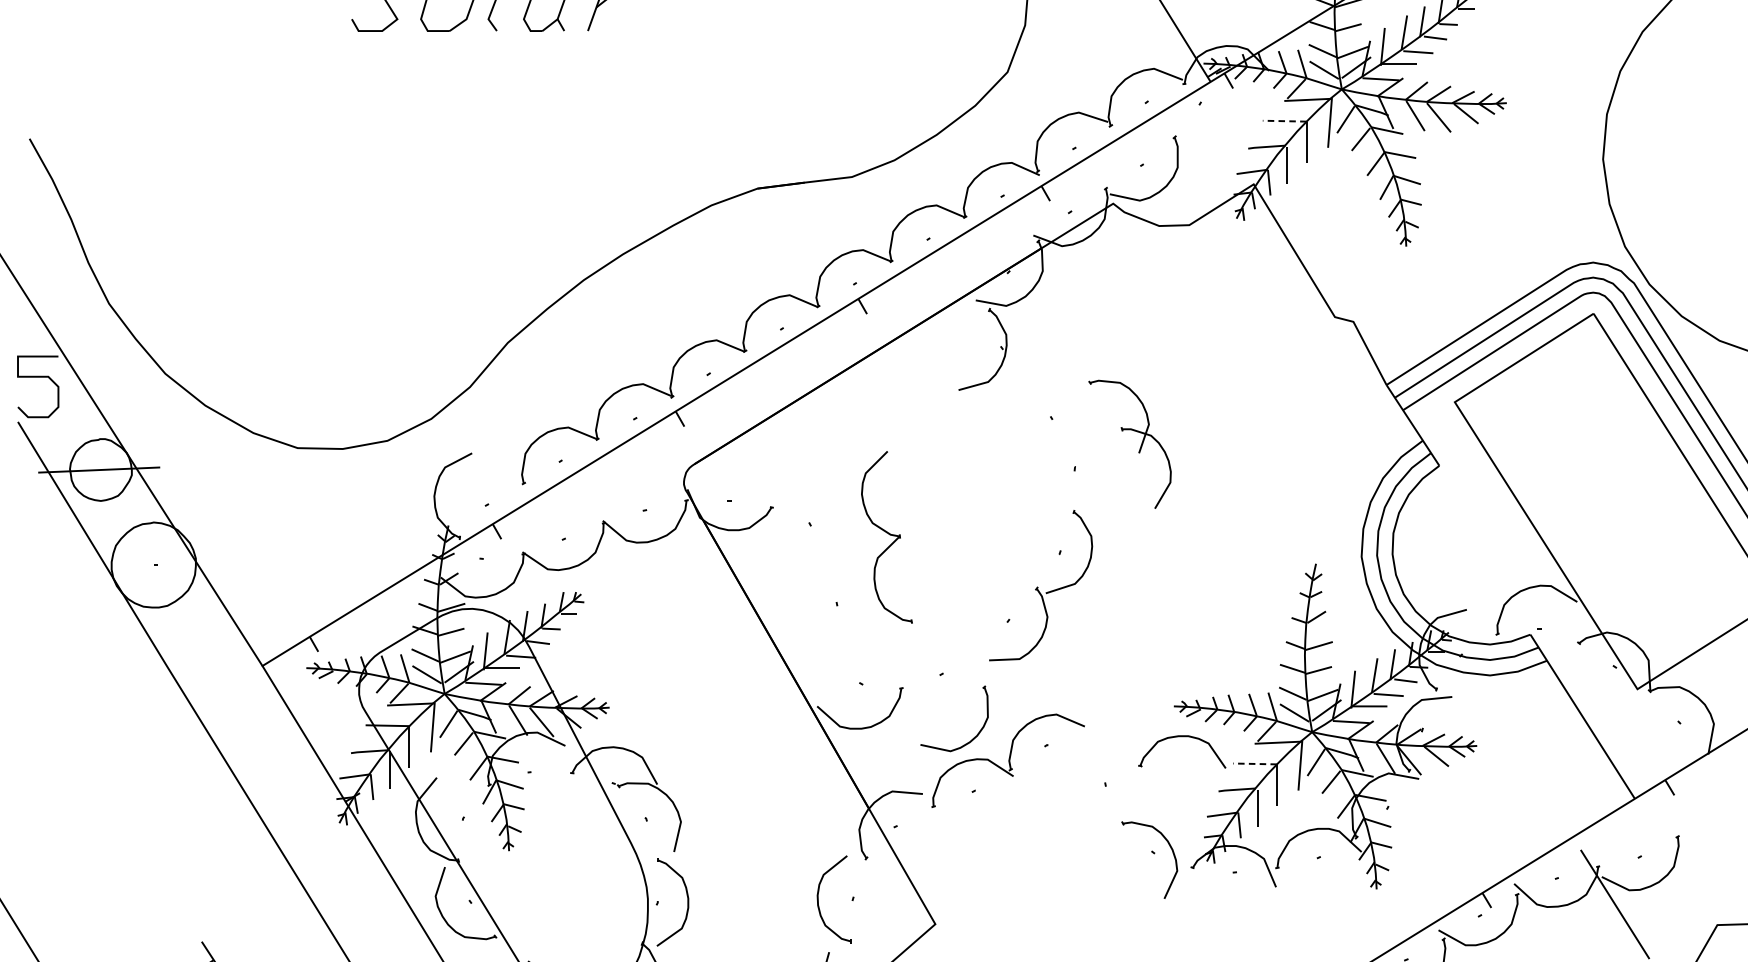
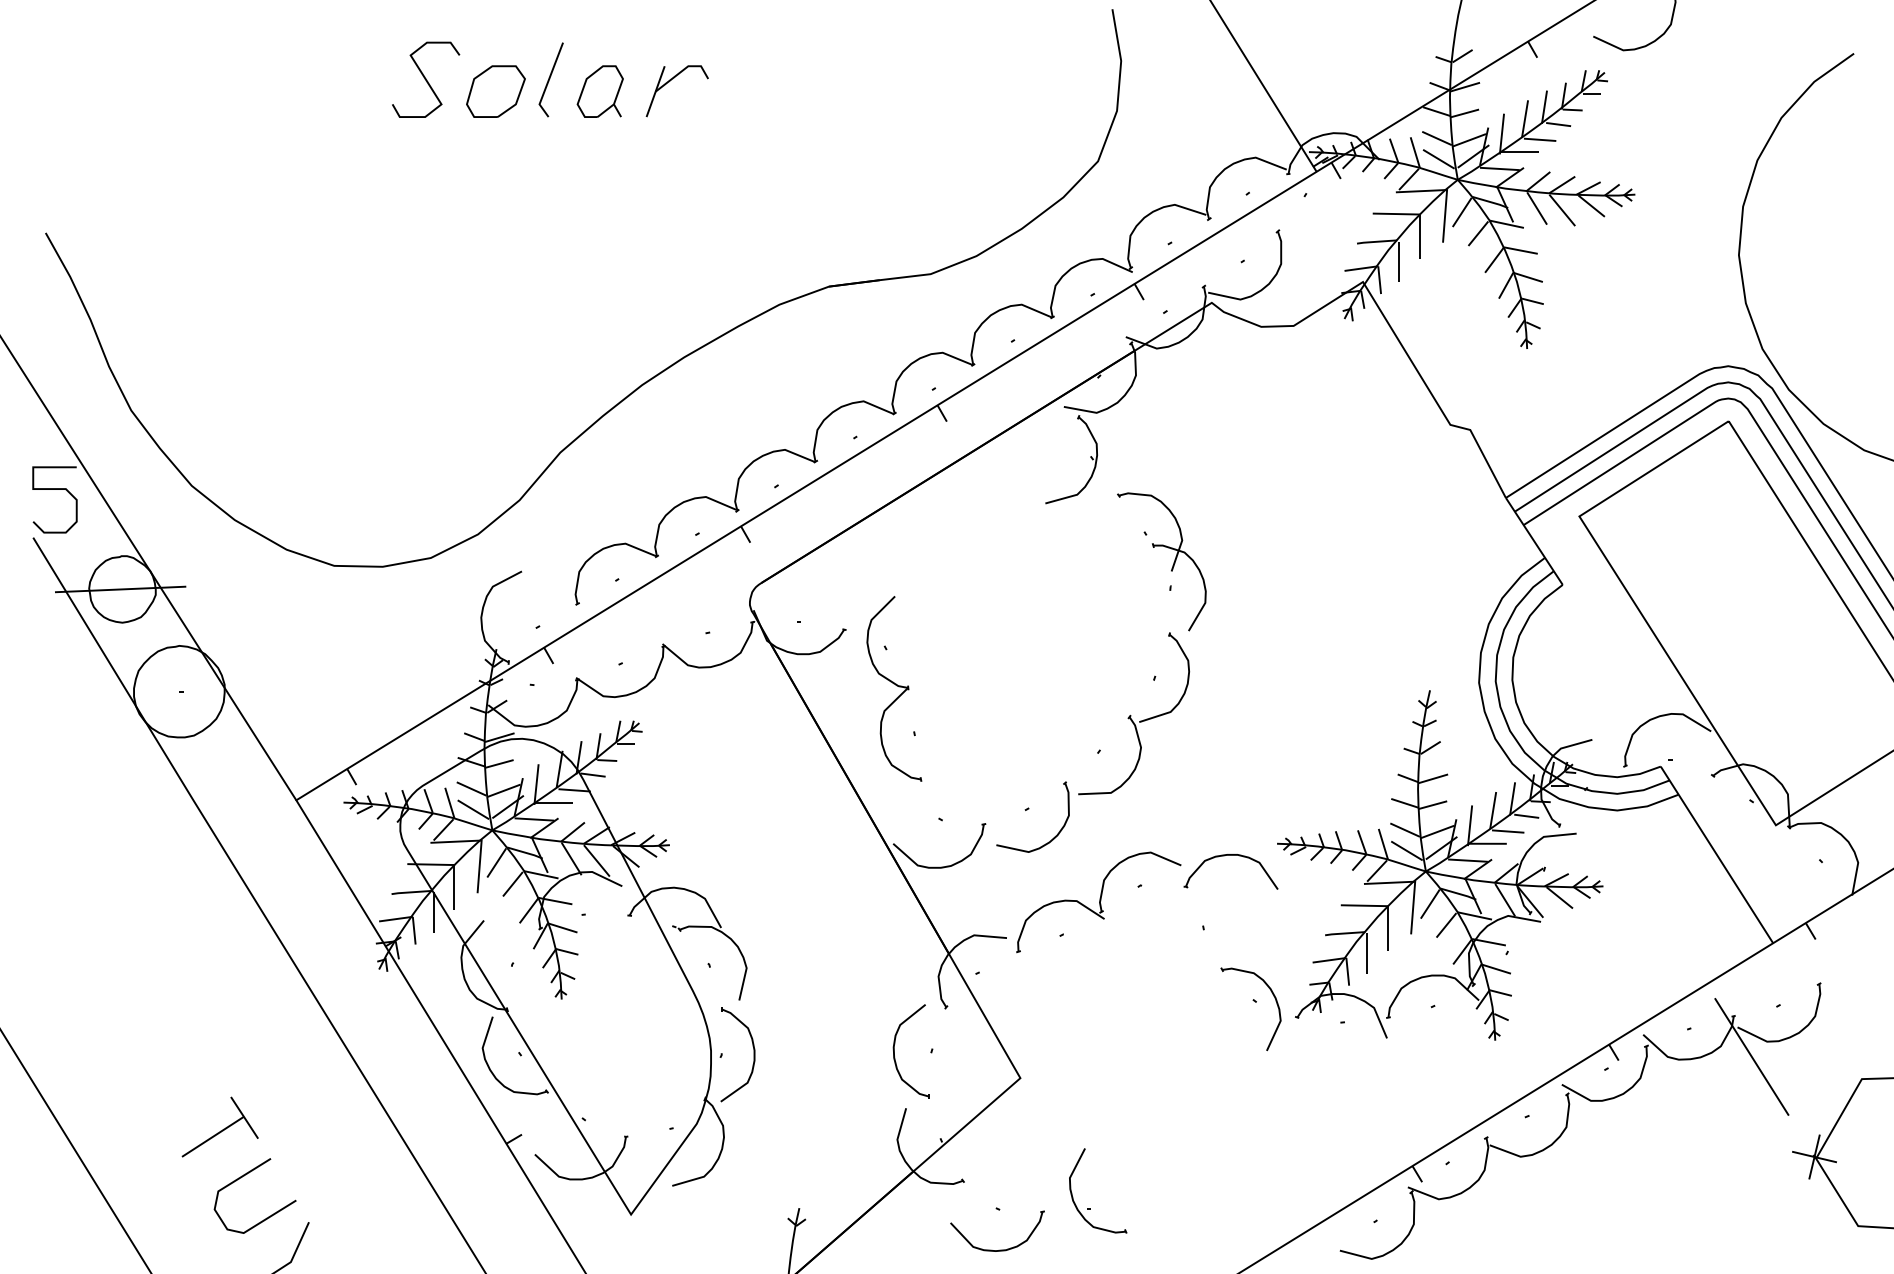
line: (1284, 121) -> (1396, 214), dashed -> solid
part: (1139, 447) -> (1172, 565), moved
part: (887, 536) -> (894, 688), moved
part: (1181, 736) -> (1230, 855), moved
part: (968, 741) -> (1048, 841), moved
line: (1255, 763) -> (1364, 905), dashed -> solid

